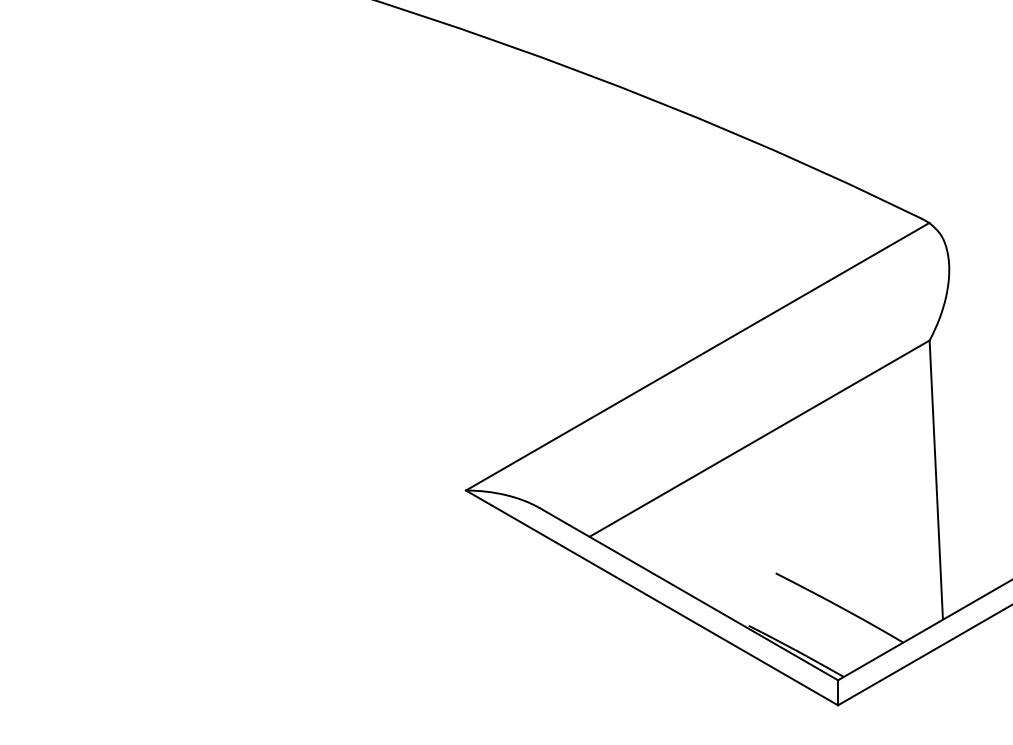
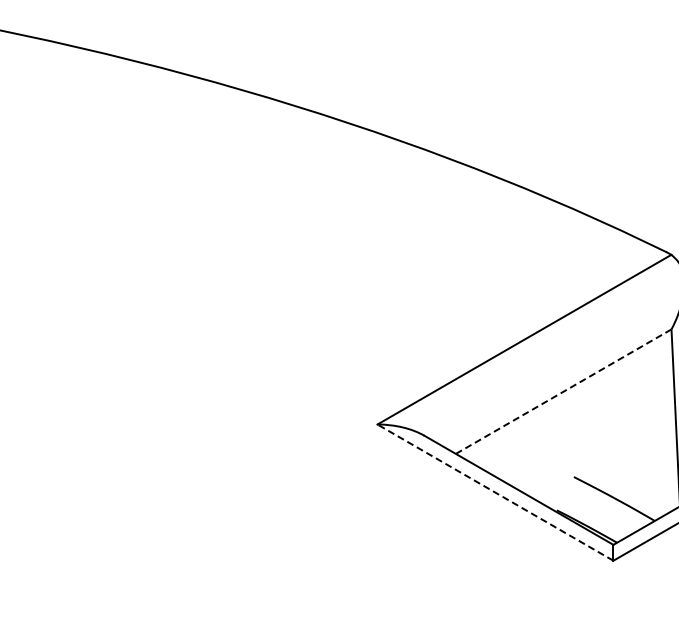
line: (759, 438) -> (563, 391), solid -> dashed
line: (652, 597) -> (495, 492), solid -> dashed

